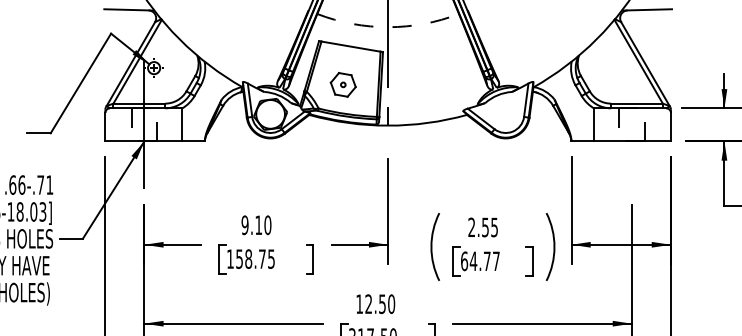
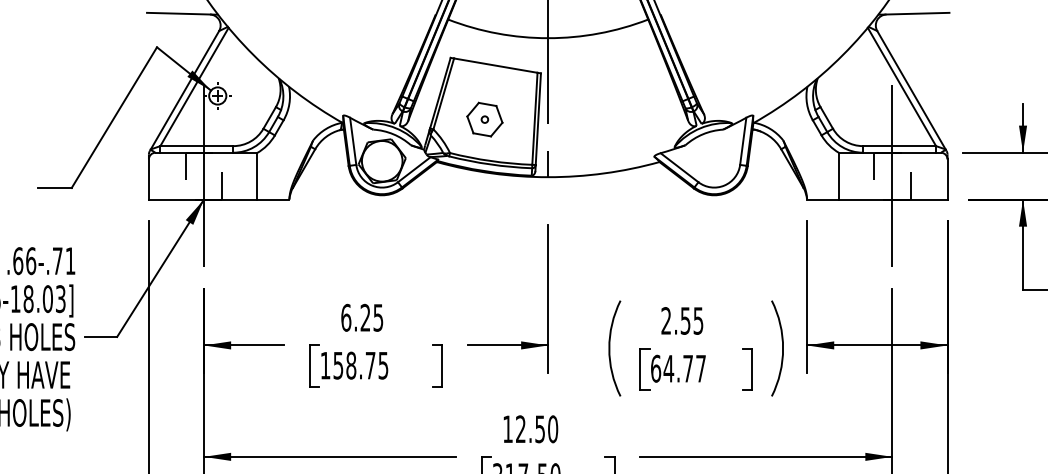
arc: (388, 27) -> (548, 38), dashed -> solid
line: (631, 124) -> (892, 175), added
text: (256, 225) -> (362, 317), 9.10 -> 6.25

